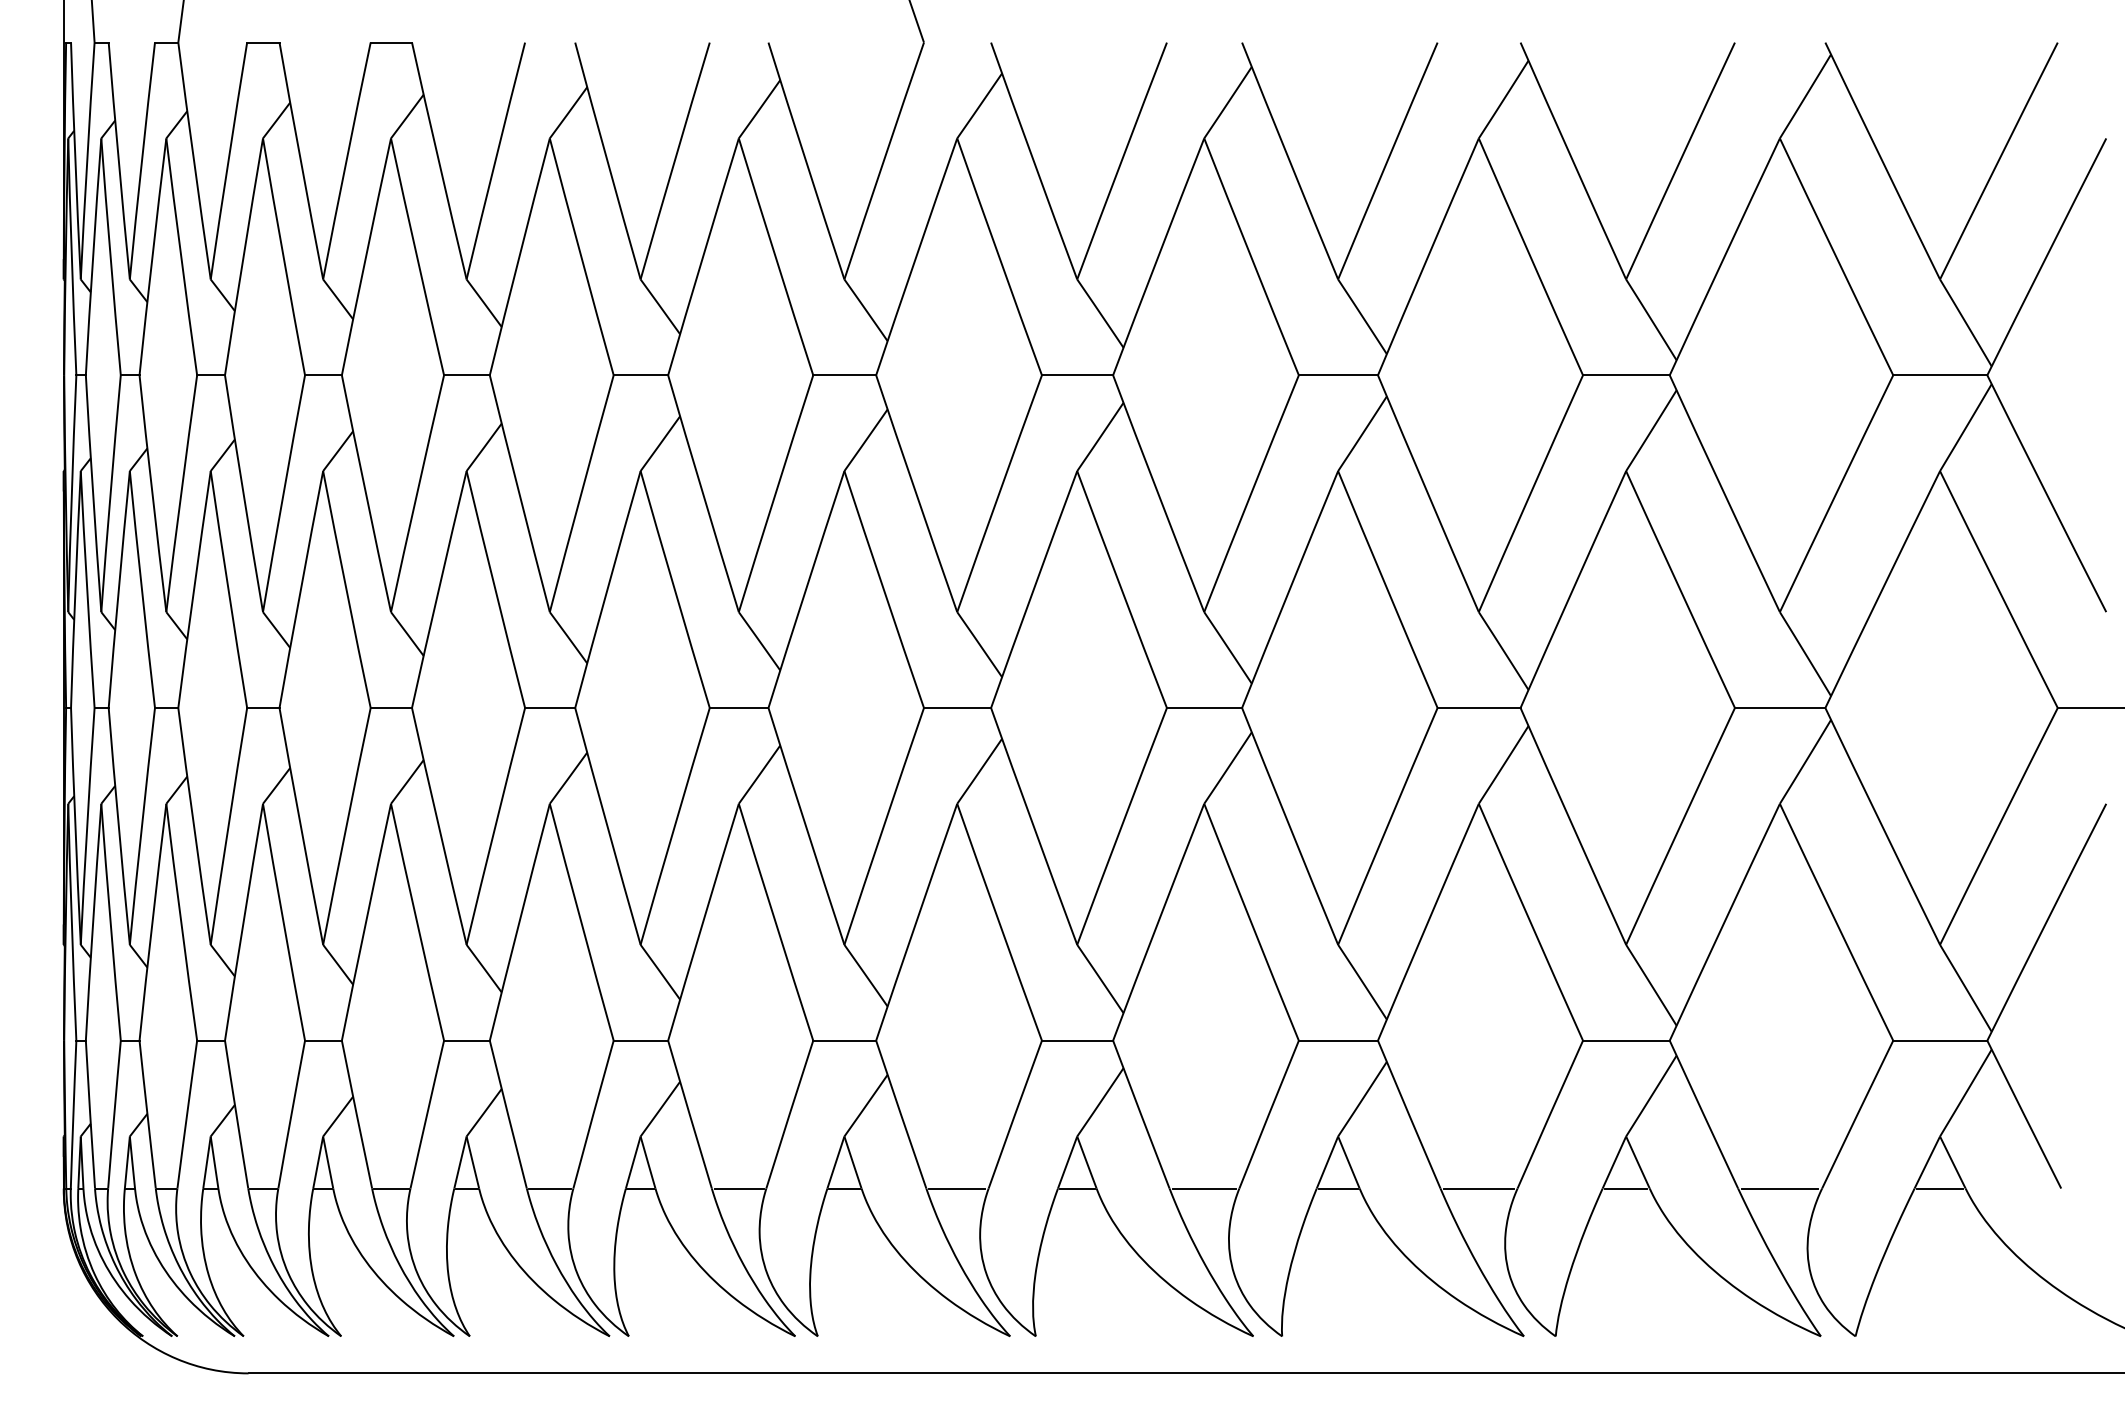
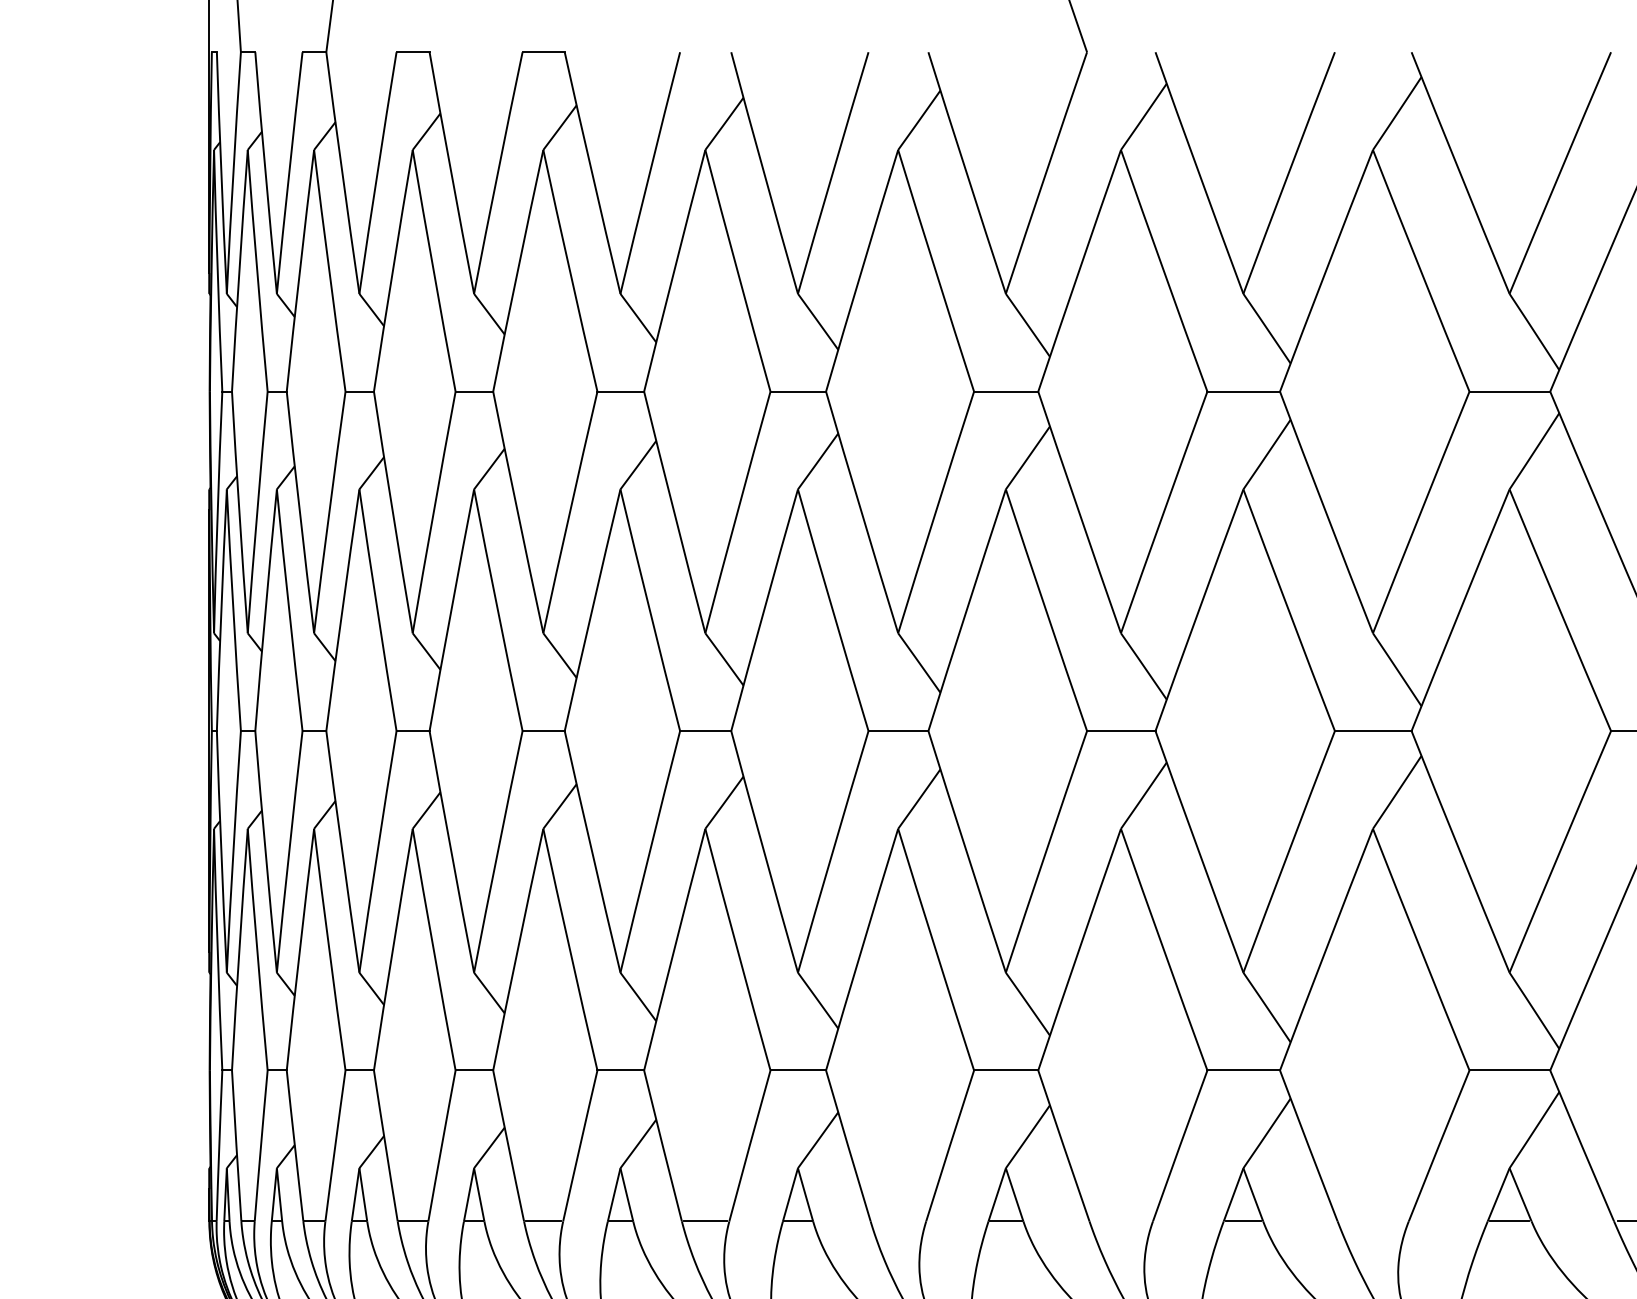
line: (738, 1188) -> (897, 1221), removed
line: (957, 1188) -> (1121, 1221), removed
line: (1204, 1188) -> (1373, 1221), removed

